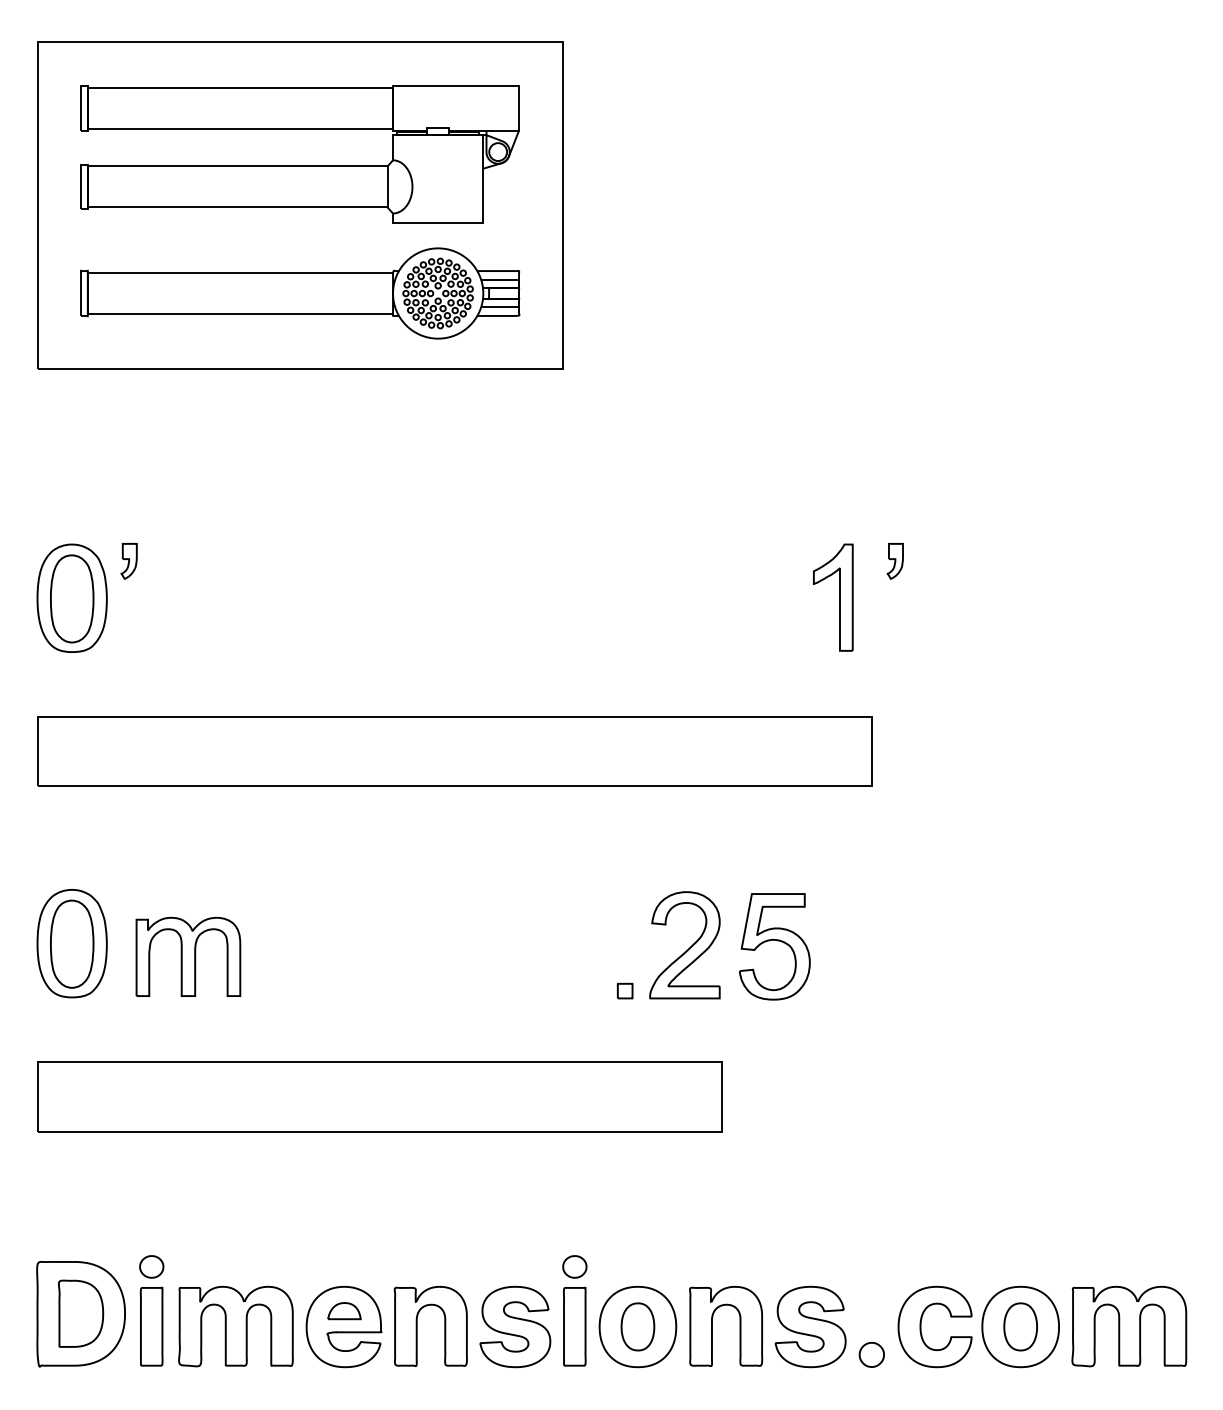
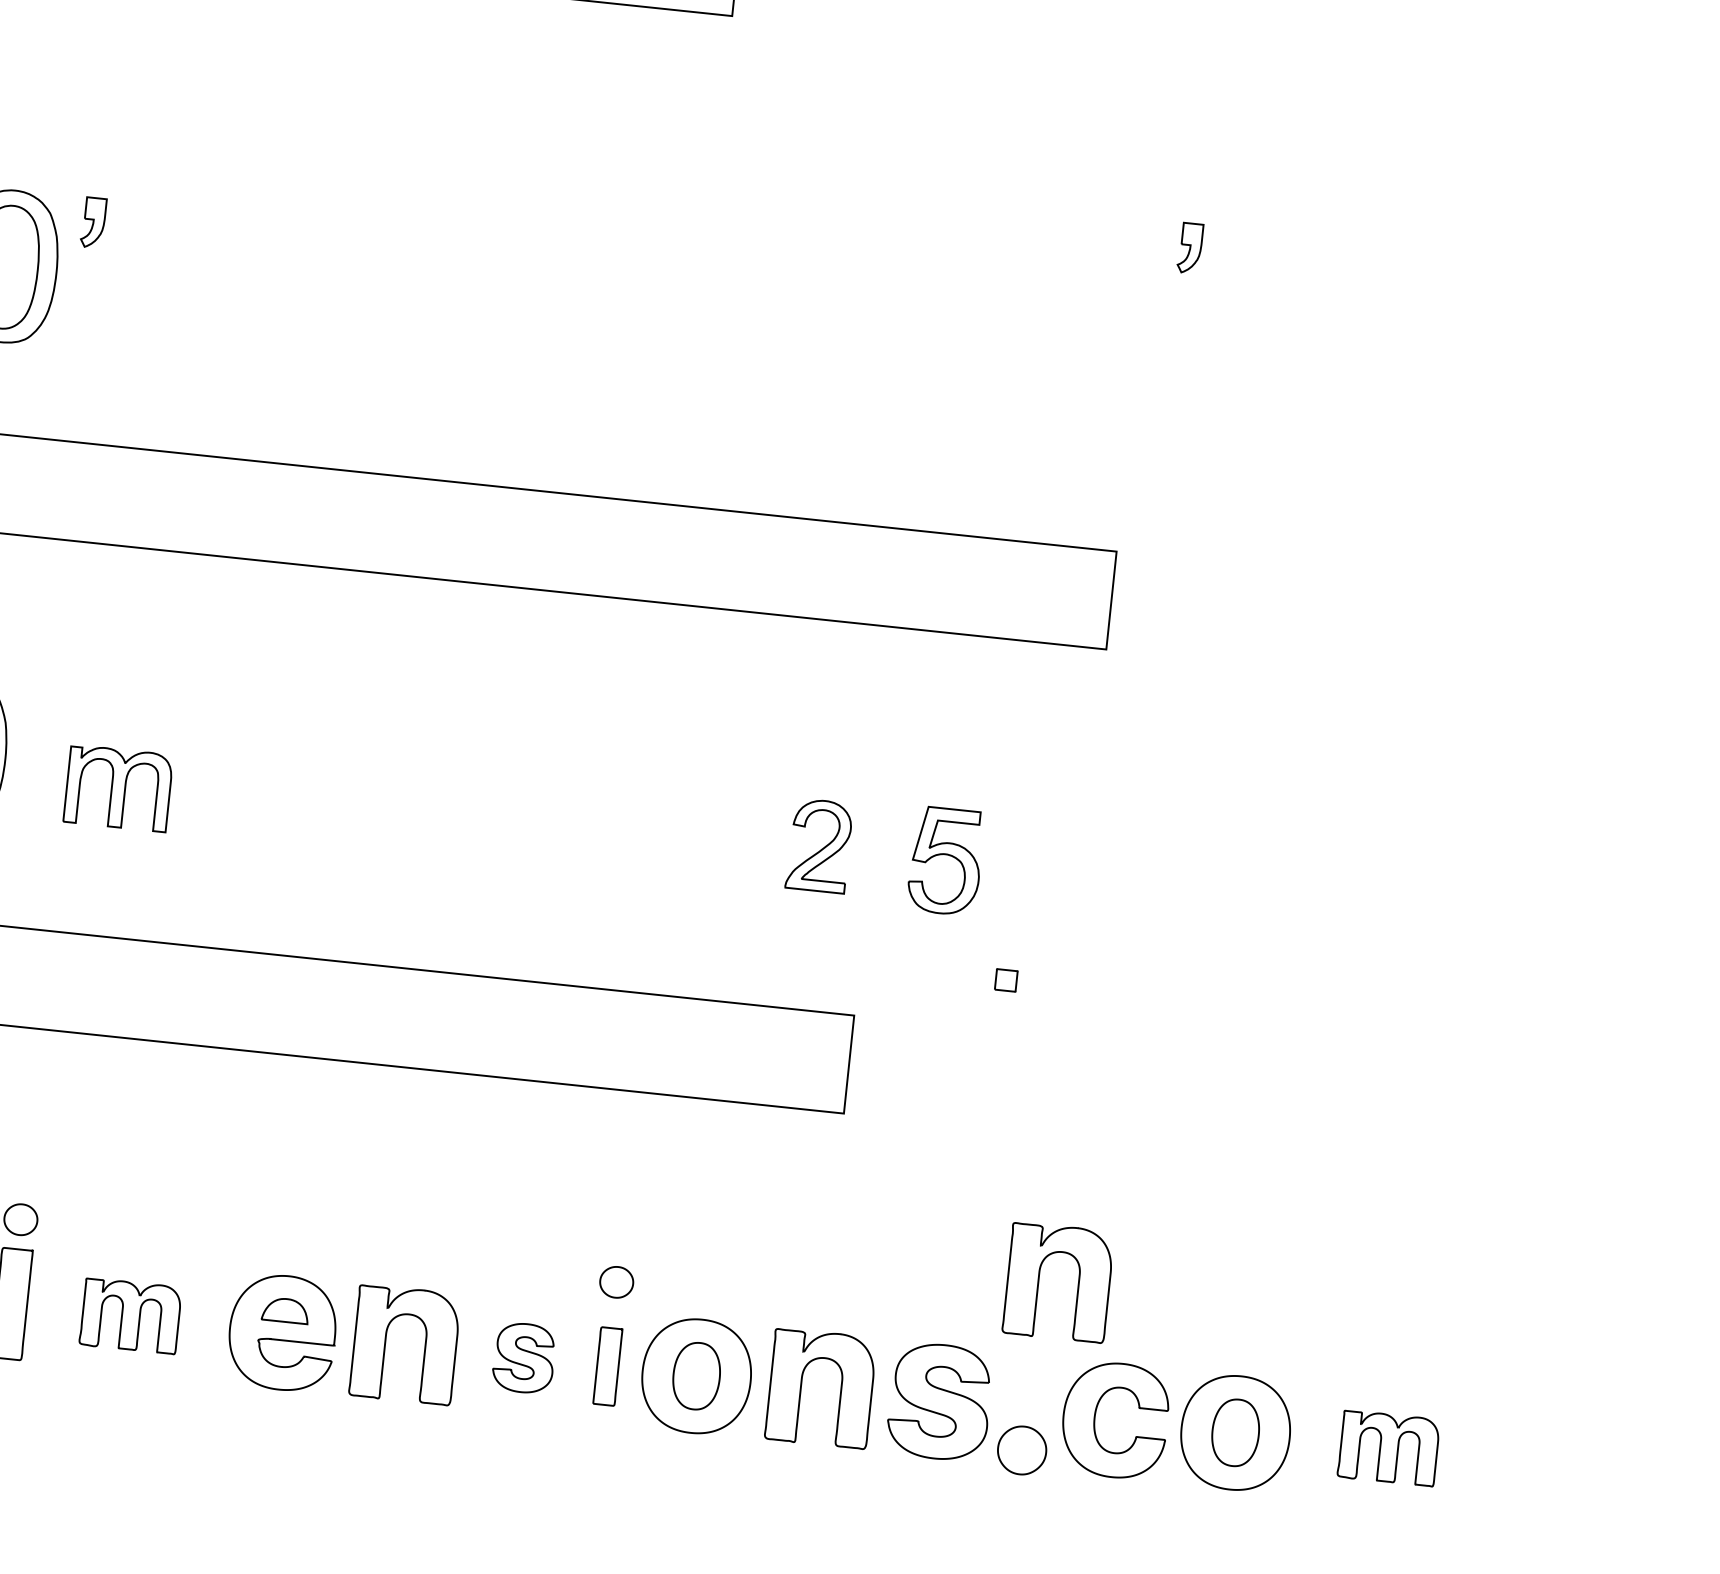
part: (894, 561) -> (1189, 248), moved
part: (833, 597) -> (1080, 377), removed
part: (684, 945) -> (818, 845), size x0.6
part: (774, 946) -> (945, 860), size x0.7
part: (188, 956) -> (118, 788), size x0.7
part: (624, 990) -> (1005, 979), moved
part: (898, 1233) -> (1077, 1283), added
part: (235, 1326) -> (130, 1316), size x0.6
part: (515, 1326) -> (524, 1357), size x0.6
part: (574, 1326) -> (607, 1366), size x0.7
part: (1129, 1326) -> (1388, 1448), size x0.6
part: (871, 1354) -> (1021, 1449), size x1.4

